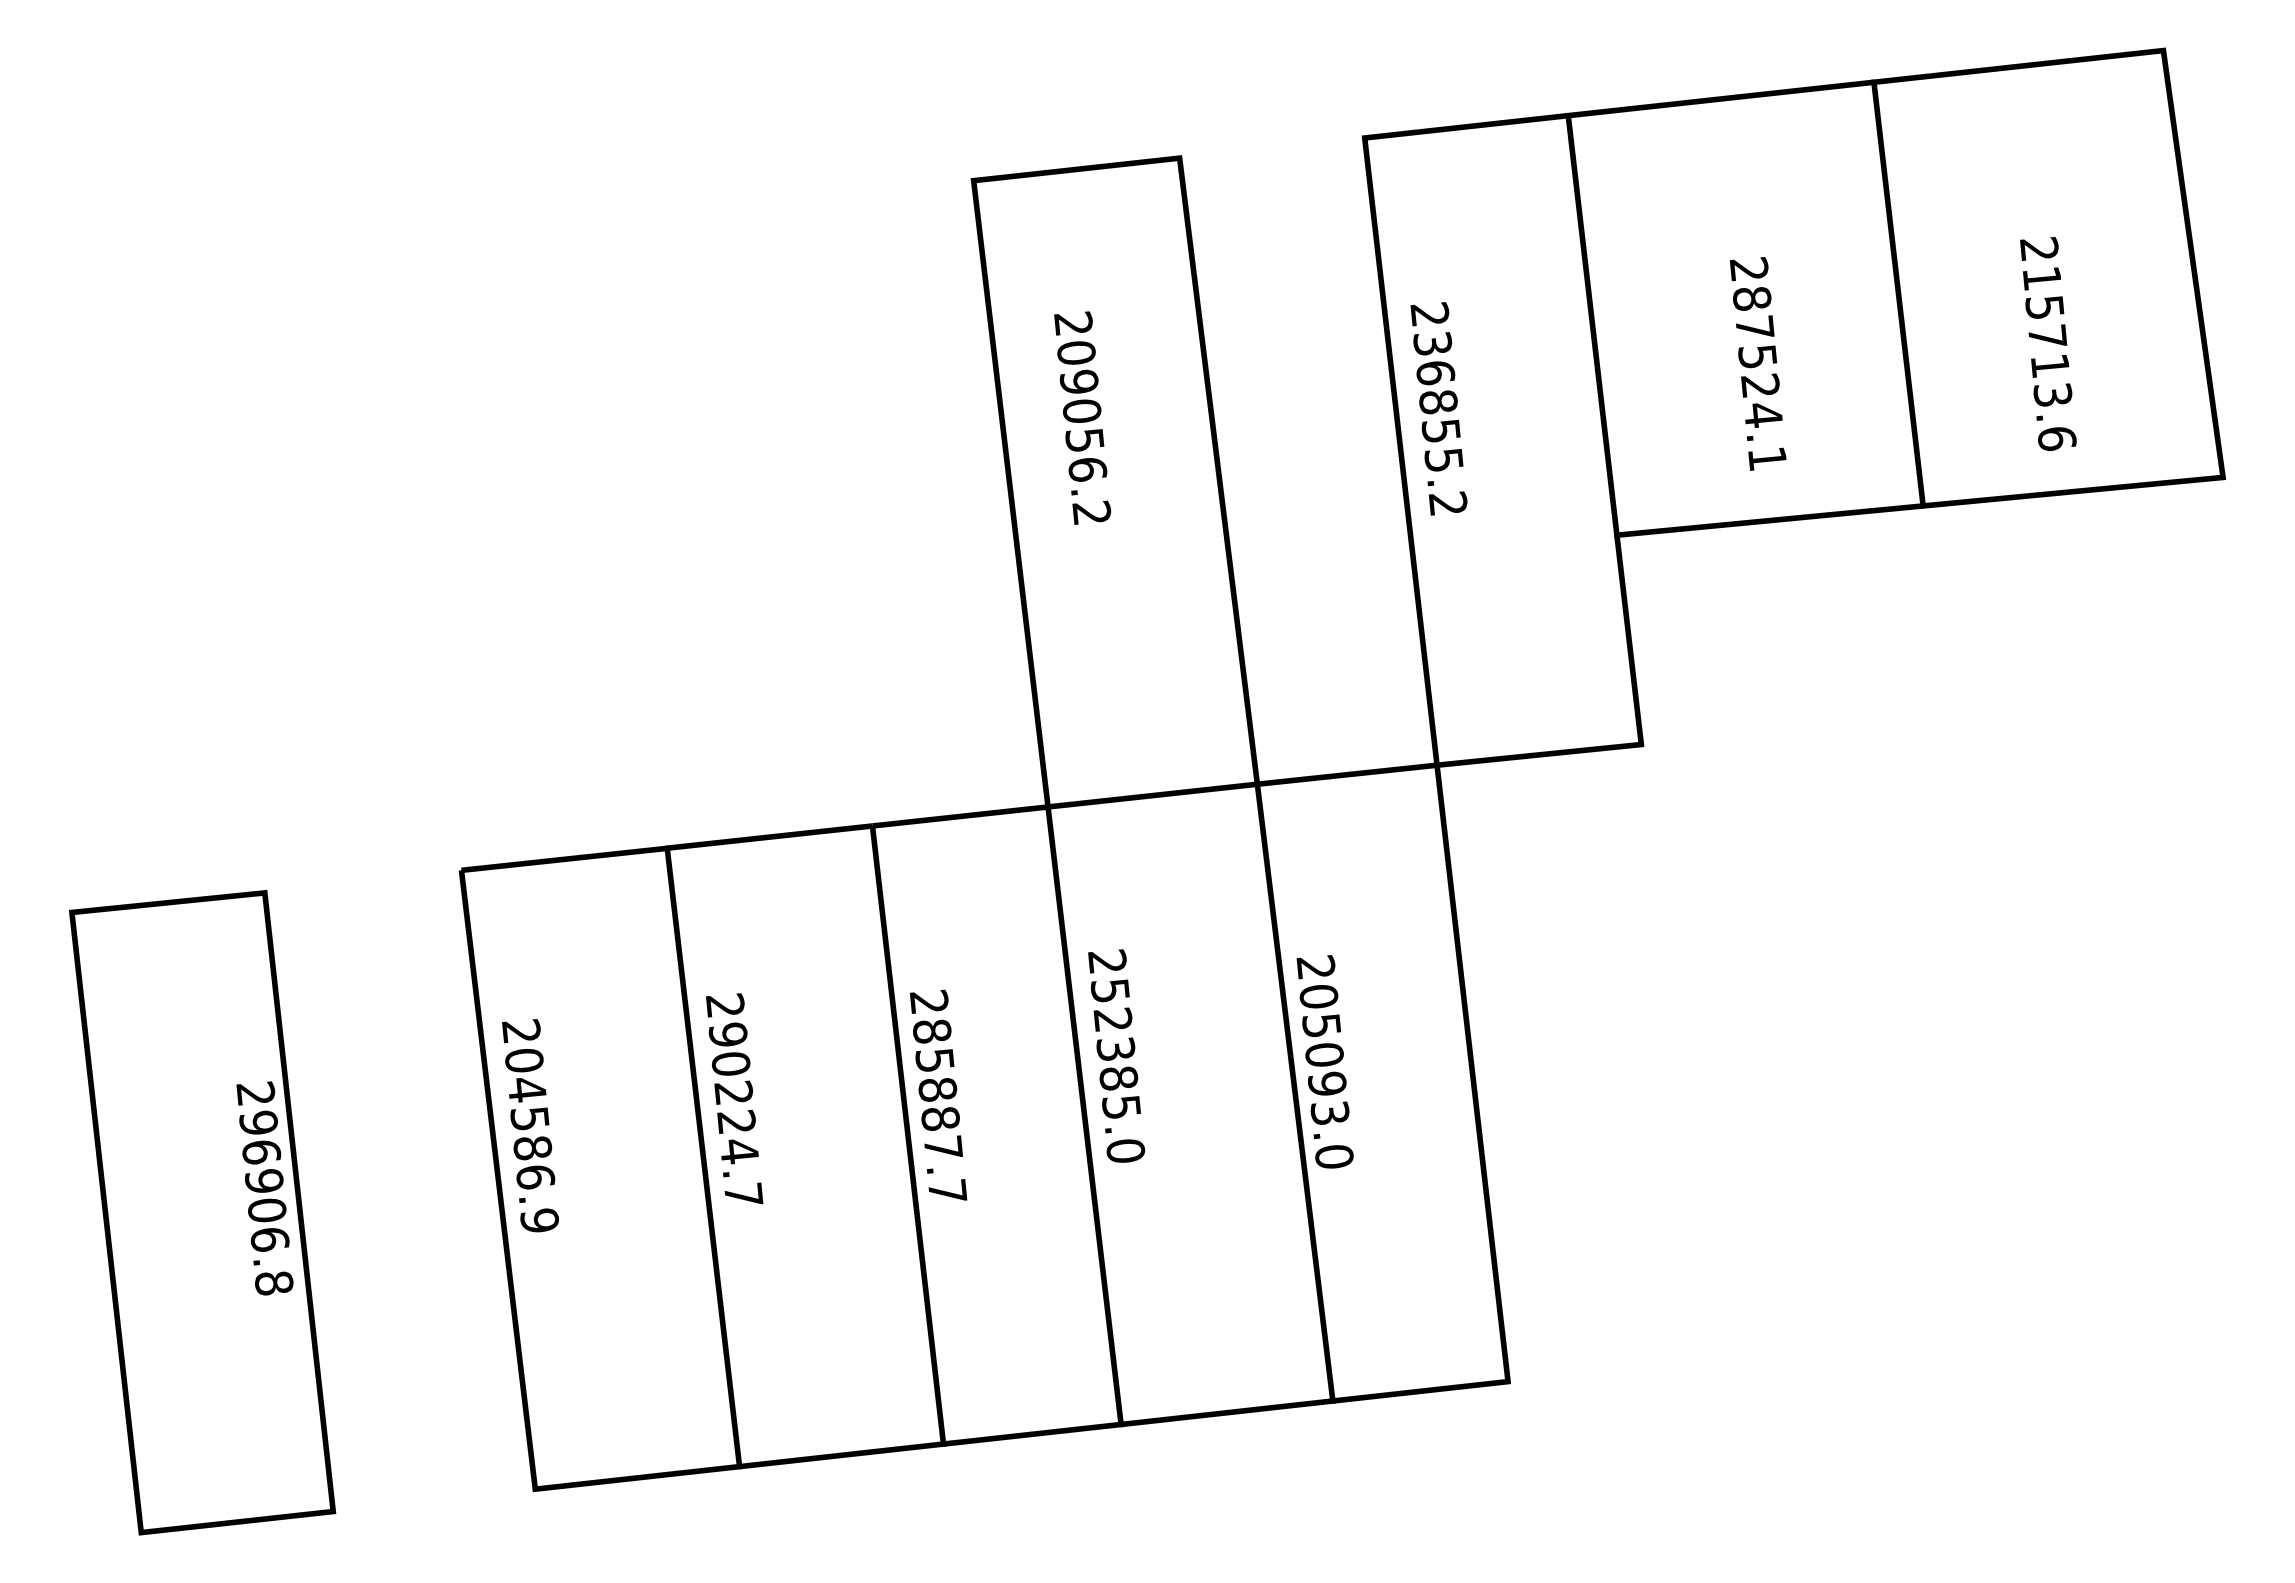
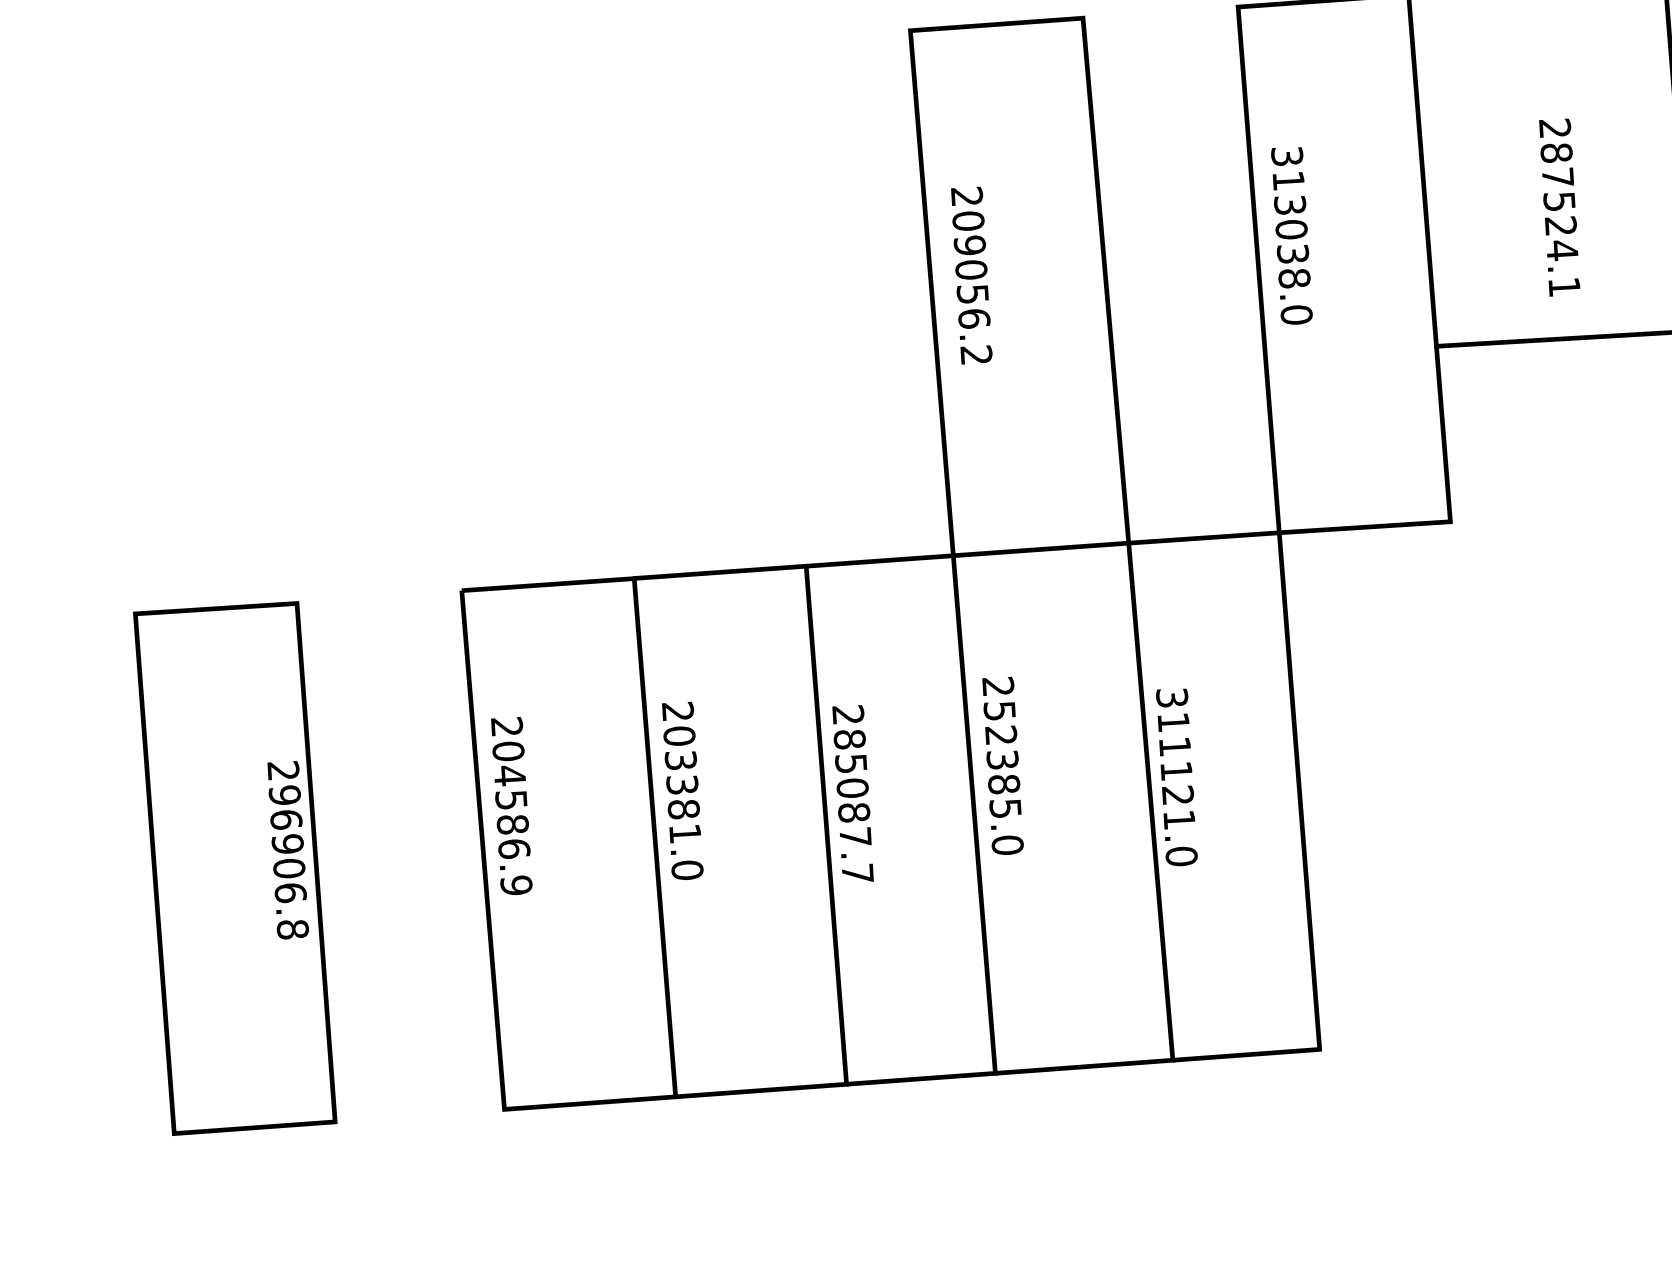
text: (1438, 408) -> (1291, 235), 236855.2 -> 313038.0
text: (1082, 417) -> (971, 275), moved
text: (1322, 1040) -> (1175, 759), 205093.0 -> 311121.0
text: (937, 1089) -> (852, 788), 285887.7 -> 285087.7
text: (735, 1114) -> (683, 802), 290224.7 -> 203381.0

